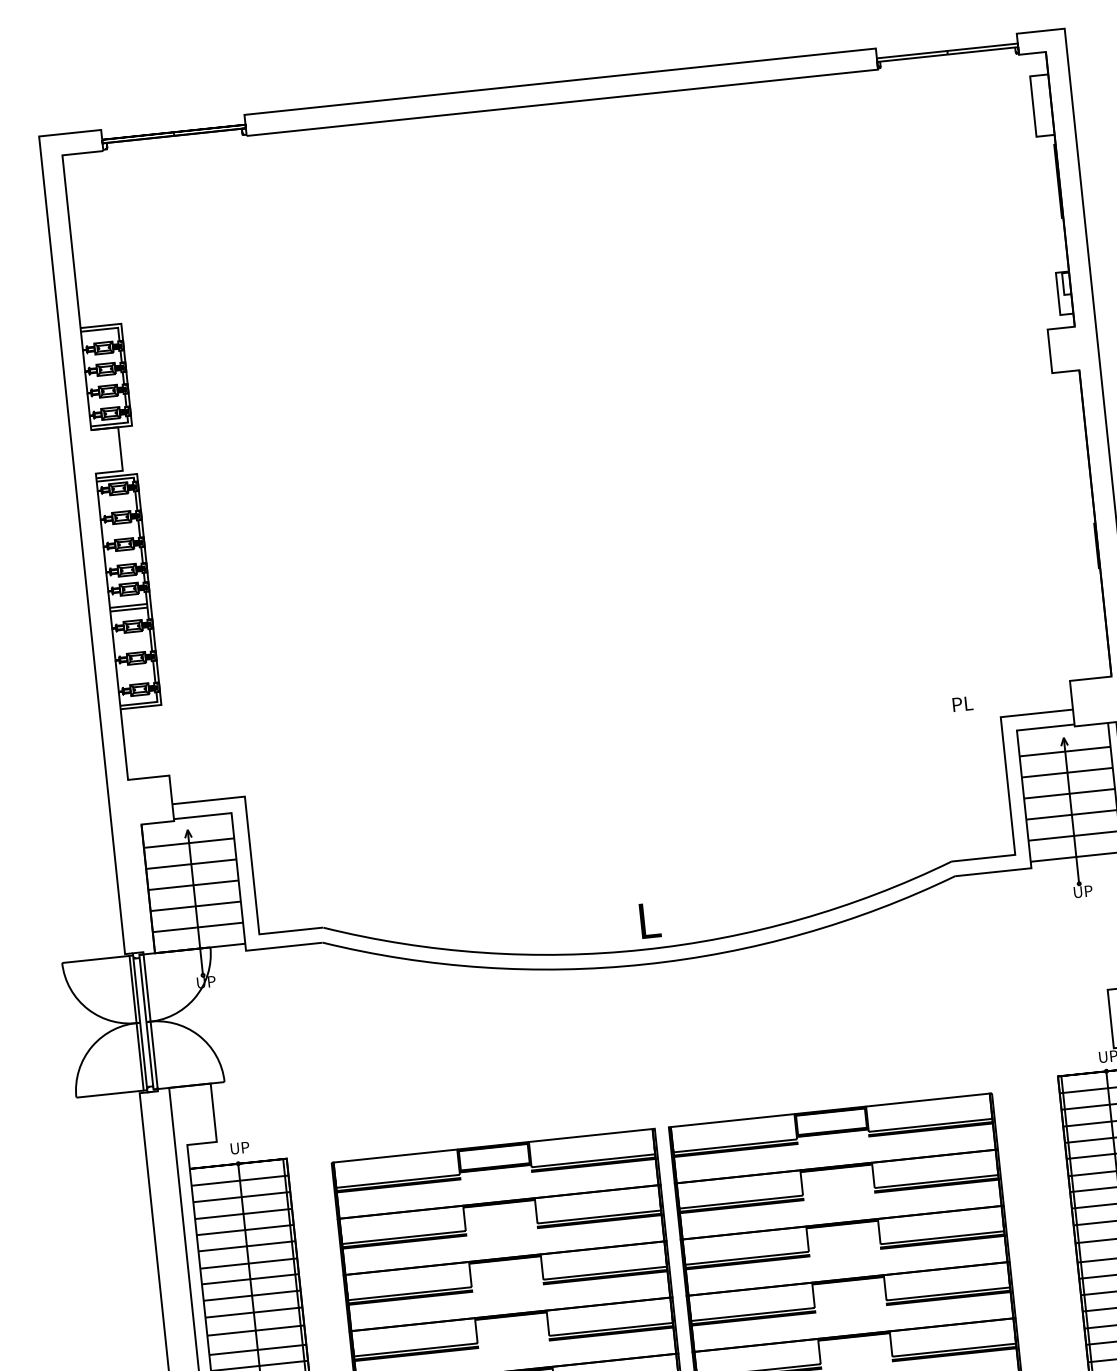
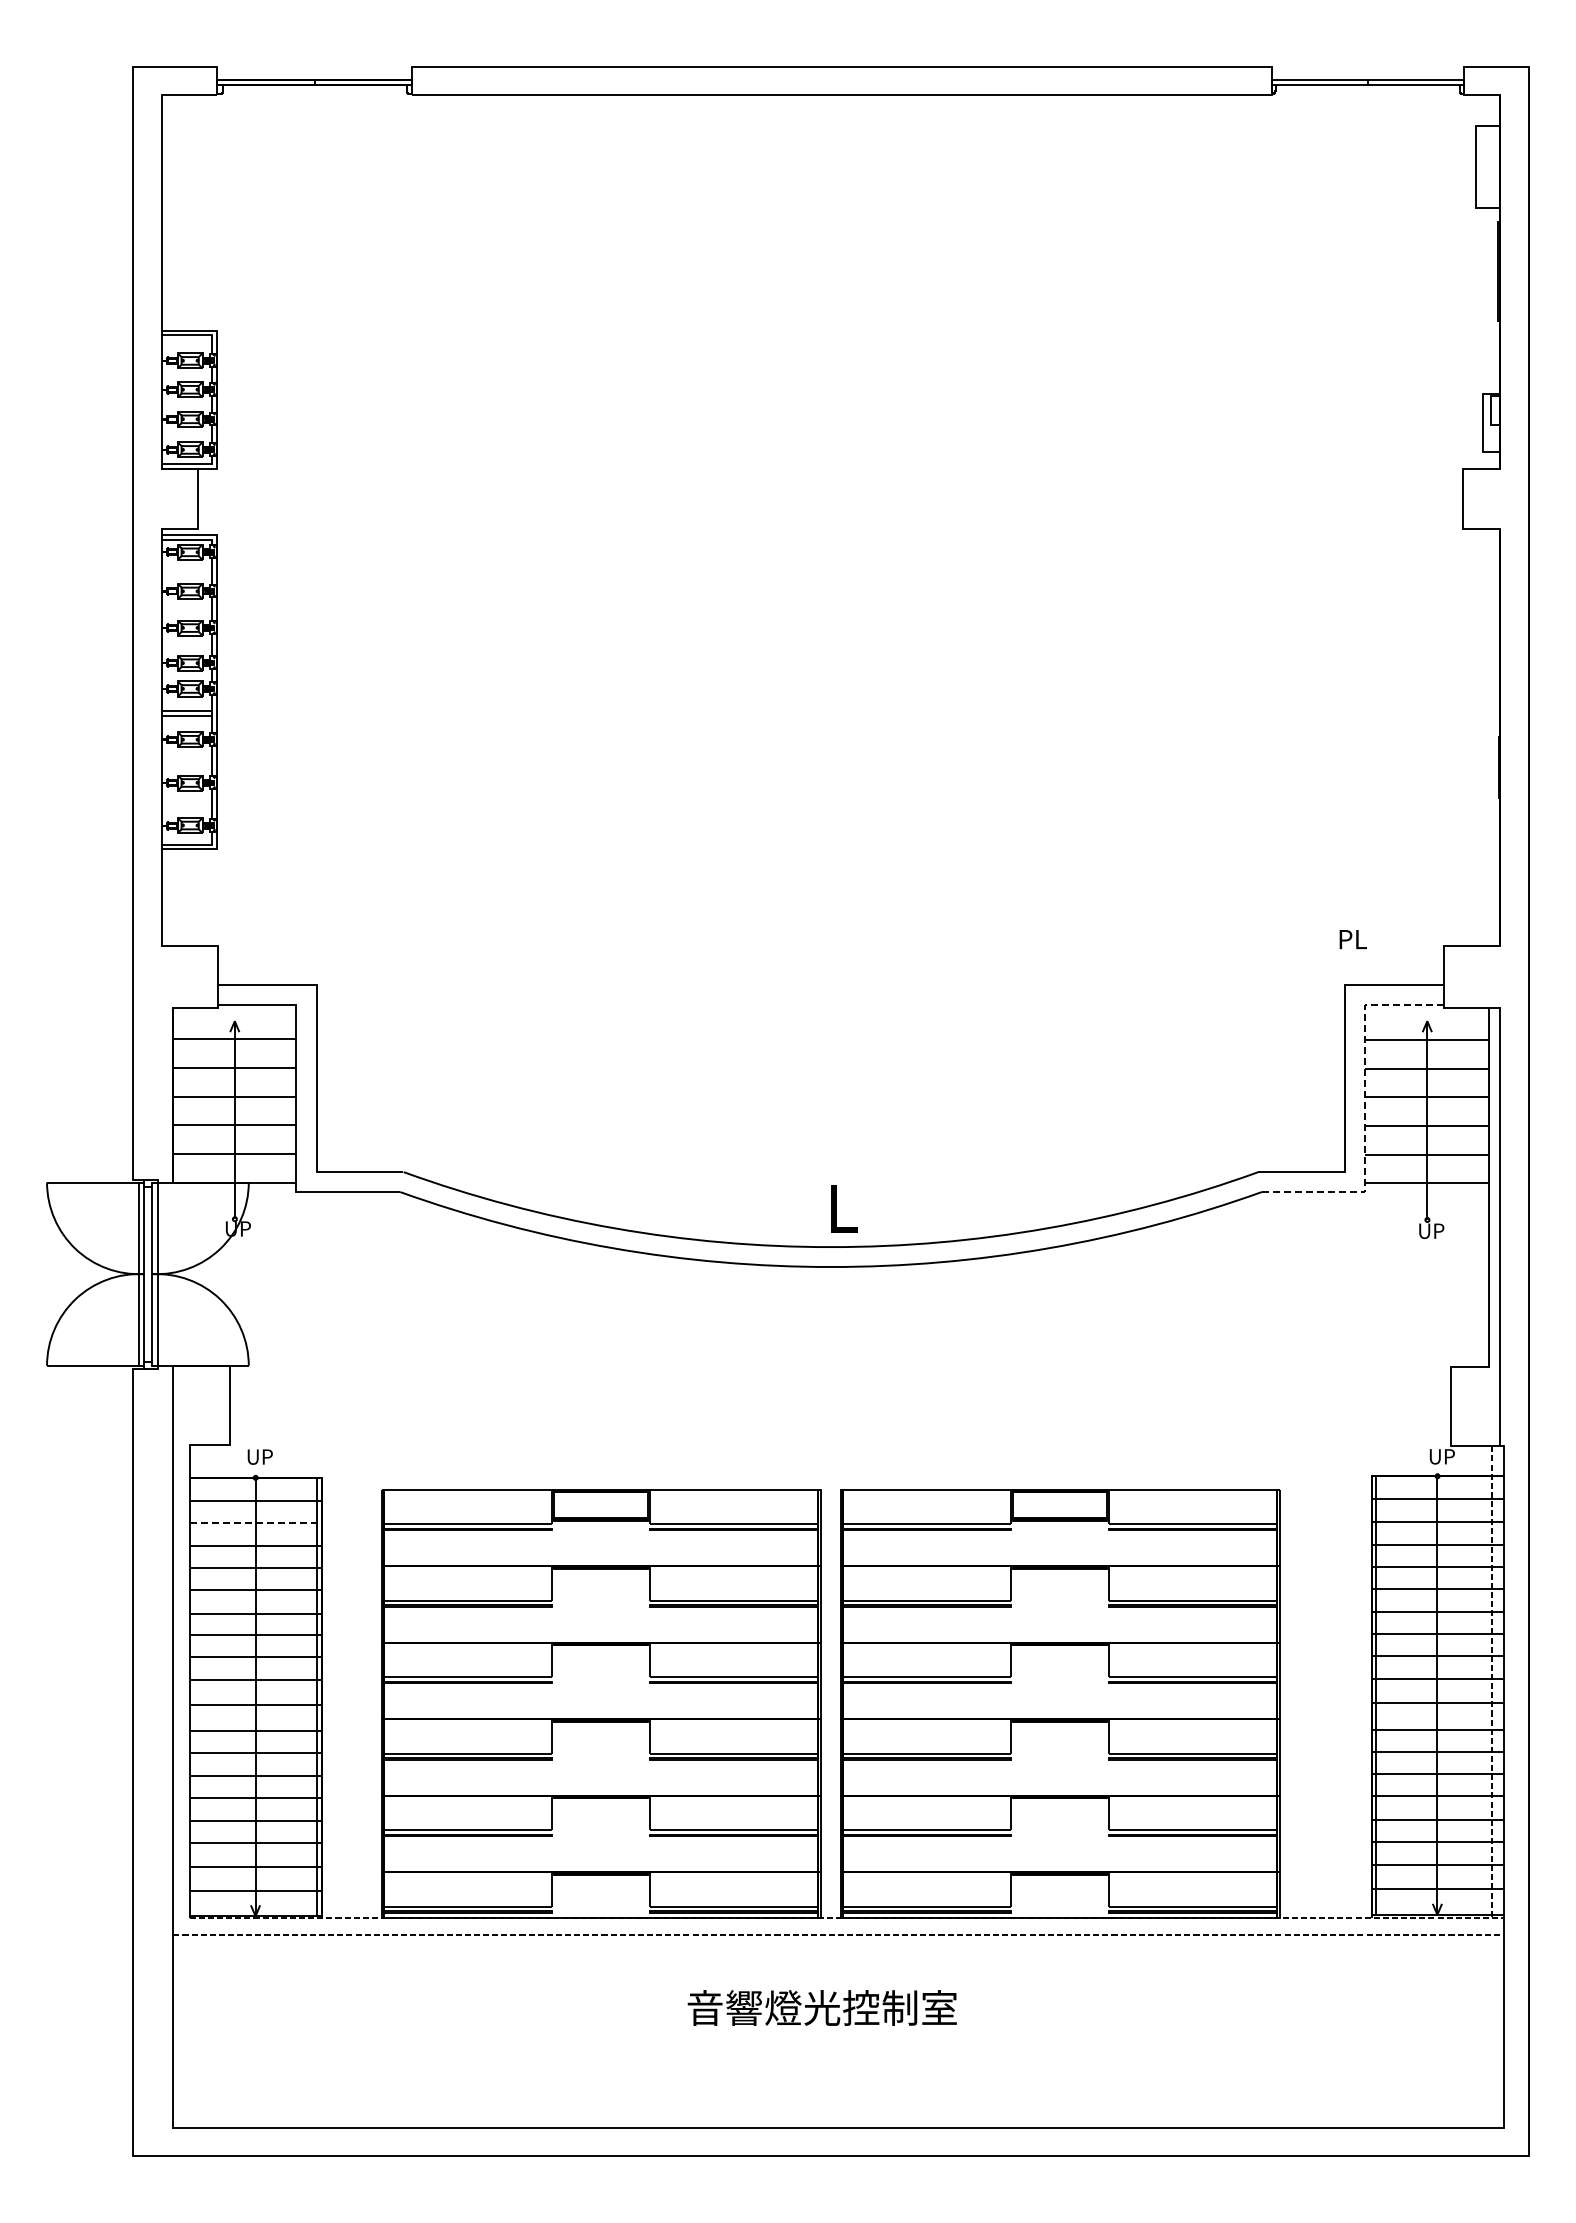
text: (962, 704) -> (1352, 939), moved
line: (1025, 808) -> (1365, 1110), solid -> dashed
line: (241, 1197) -> (255, 1523), solid -> dashed

